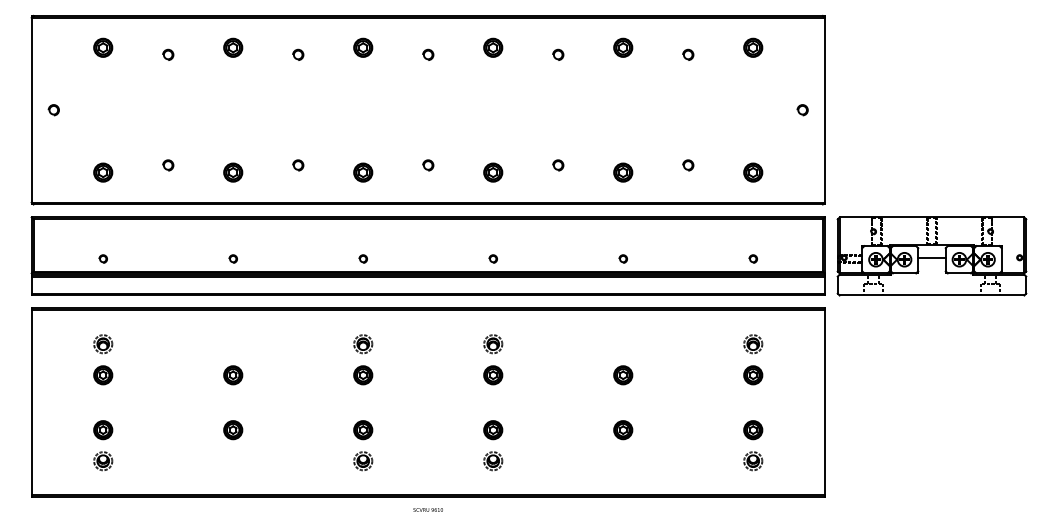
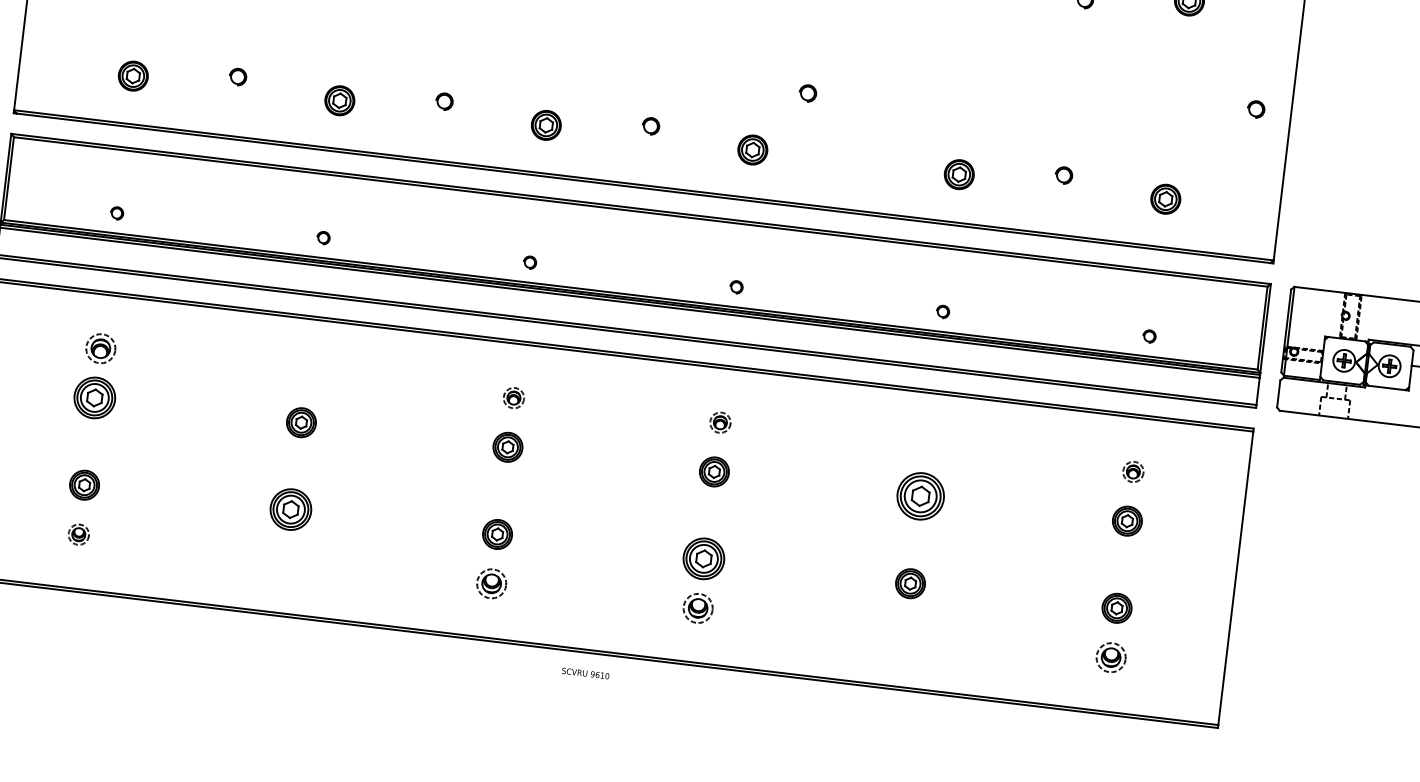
part: (558, 165) -> (808, 93), moved
part: (363, 344) -> (514, 398), size x0.7
part: (493, 344) -> (720, 423), size x0.7
part: (753, 344) -> (1133, 472), size x0.7
part: (103, 375) -> (95, 398), size x1.4
part: (623, 375) -> (921, 496), size x1.6
part: (233, 430) -> (291, 510), size x1.4
part: (493, 430) -> (704, 559), size x1.4
part: (103, 461) -> (79, 535), size x0.7

